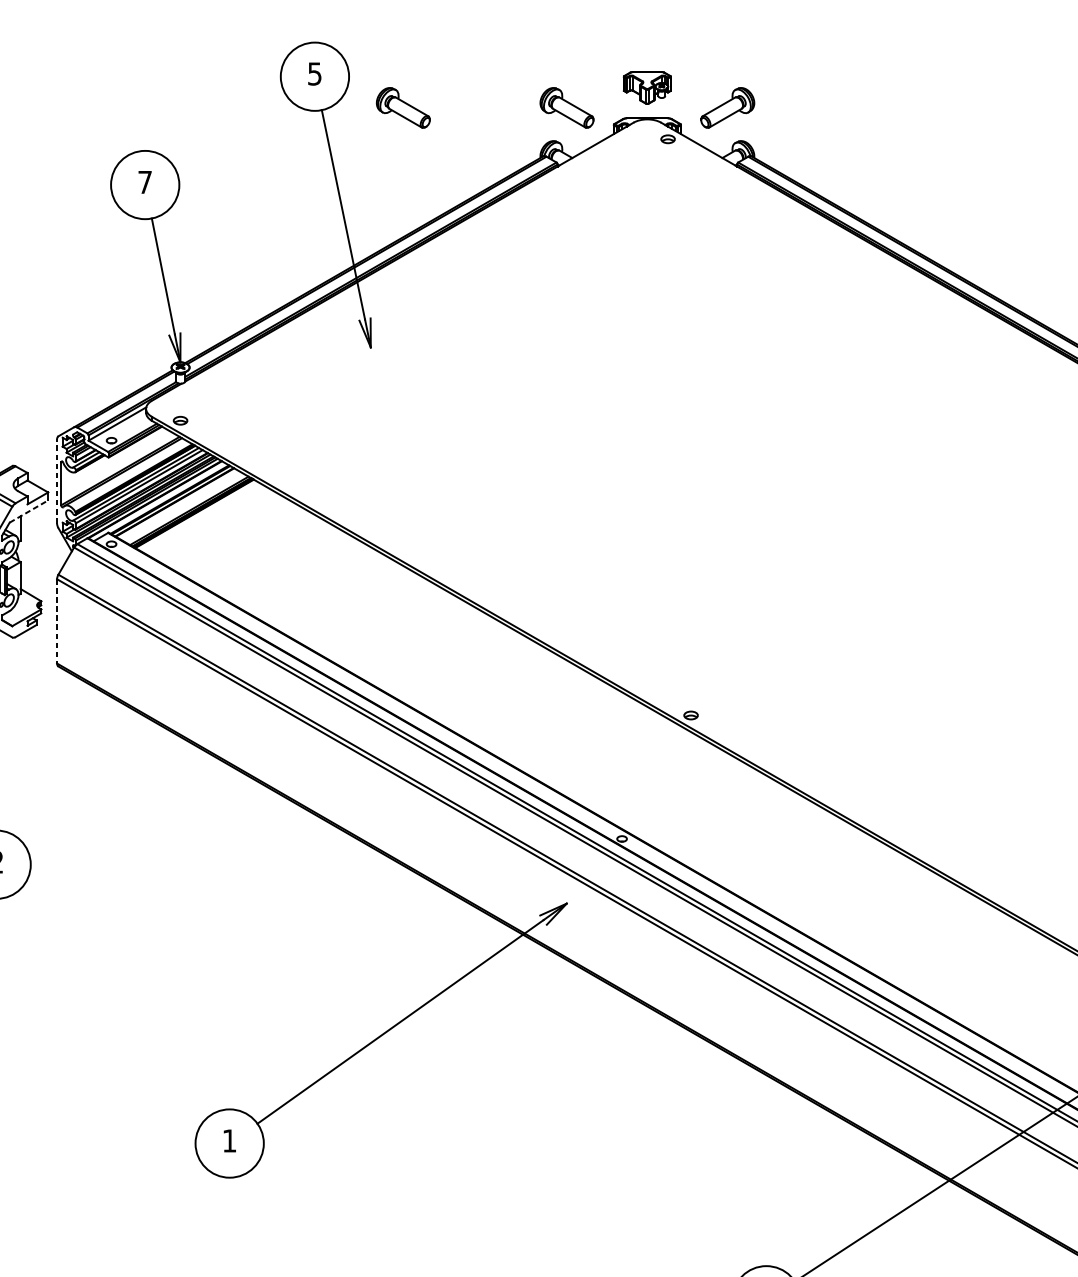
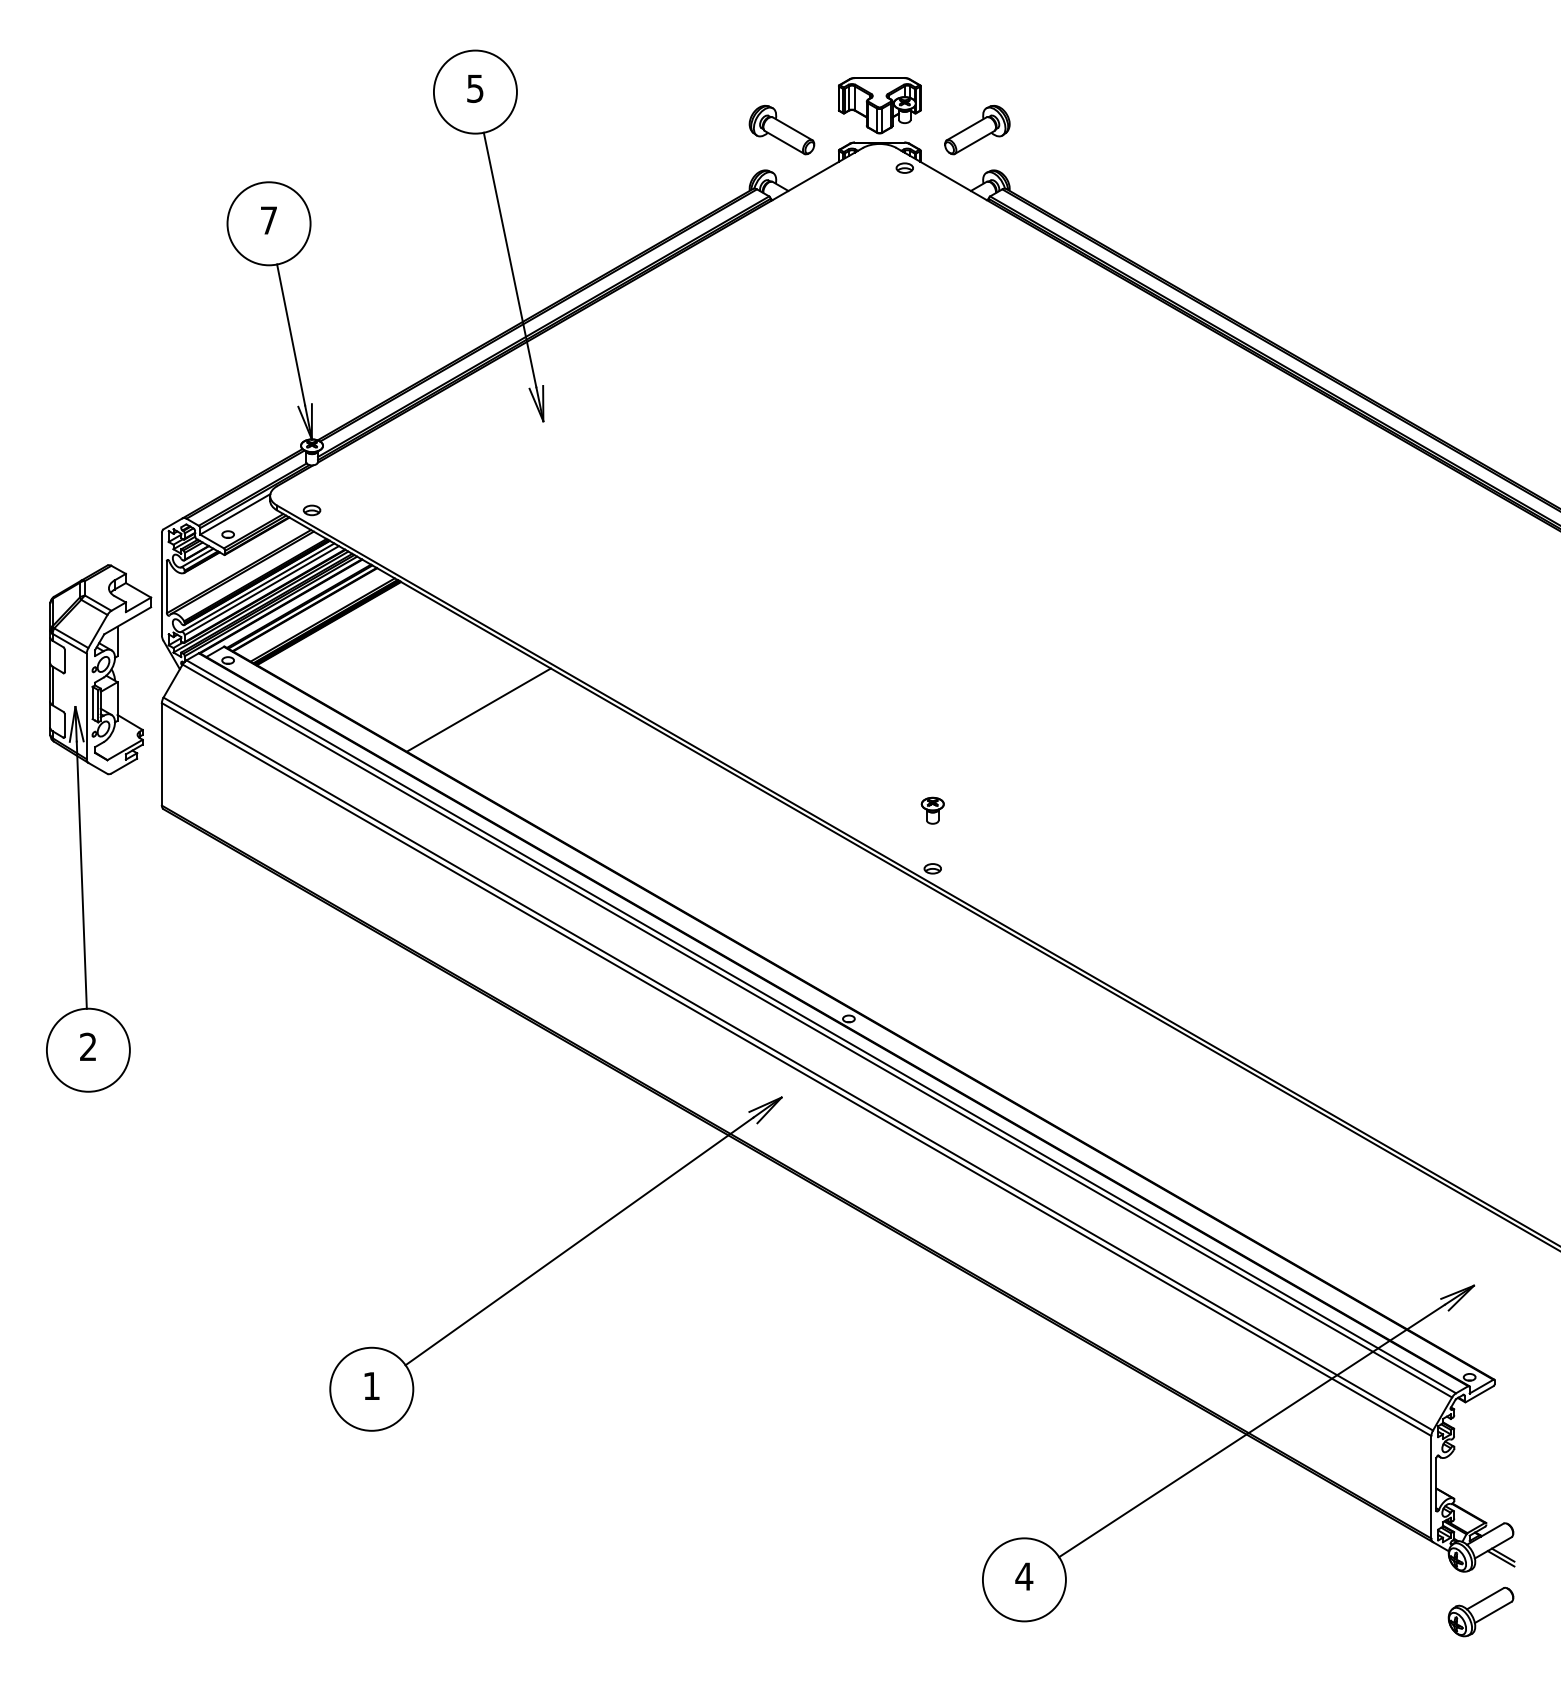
part: (647, 87) -> (879, 105), size x1.43
part: (402, 108) -> (582, 130), removed
line: (56, 480) -> (161, 583), dashed -> solid
line: (29, 511) -> (128, 620), dashed -> solid
line: (317, 584) -> (478, 709), added
line: (56, 621) -> (161, 754), dashed -> solid
part: (690, 667) -> (932, 810), added

